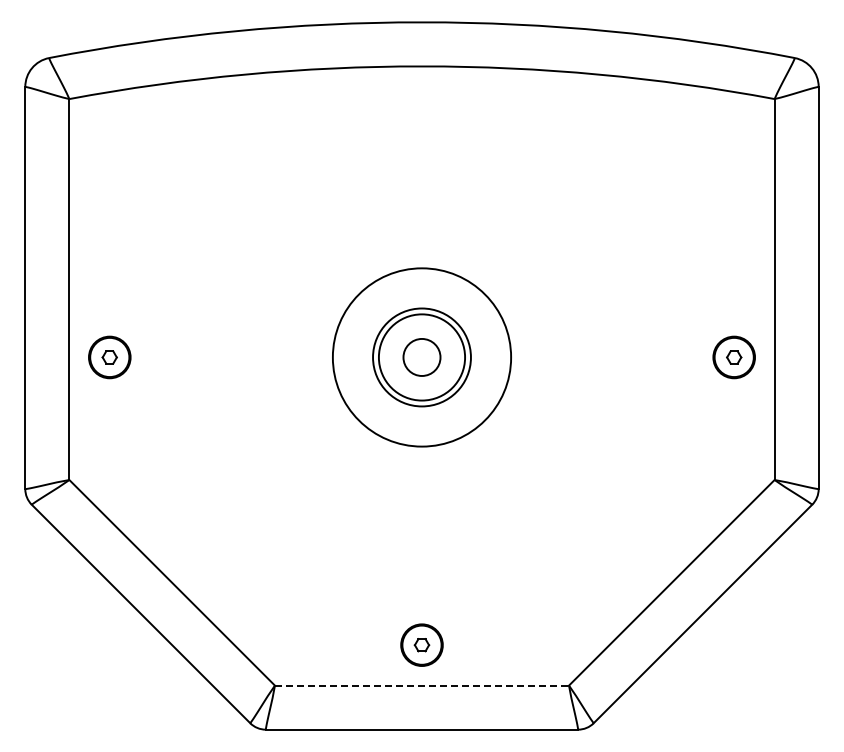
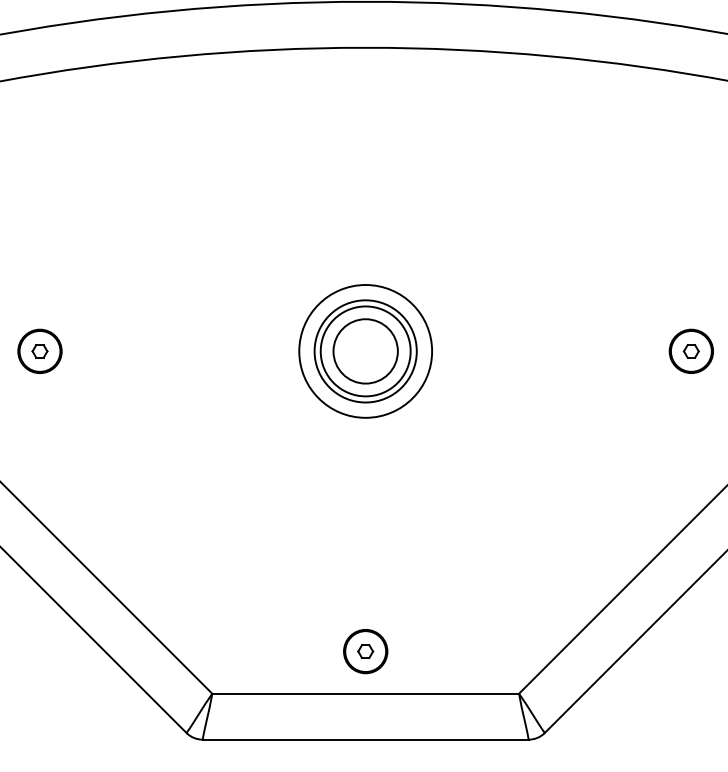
circle: (421, 357) -> (365, 351), size x0.71
circle: (421, 357) -> (365, 351), size x1.67
line: (422, 685) -> (366, 693), dashed -> solid

